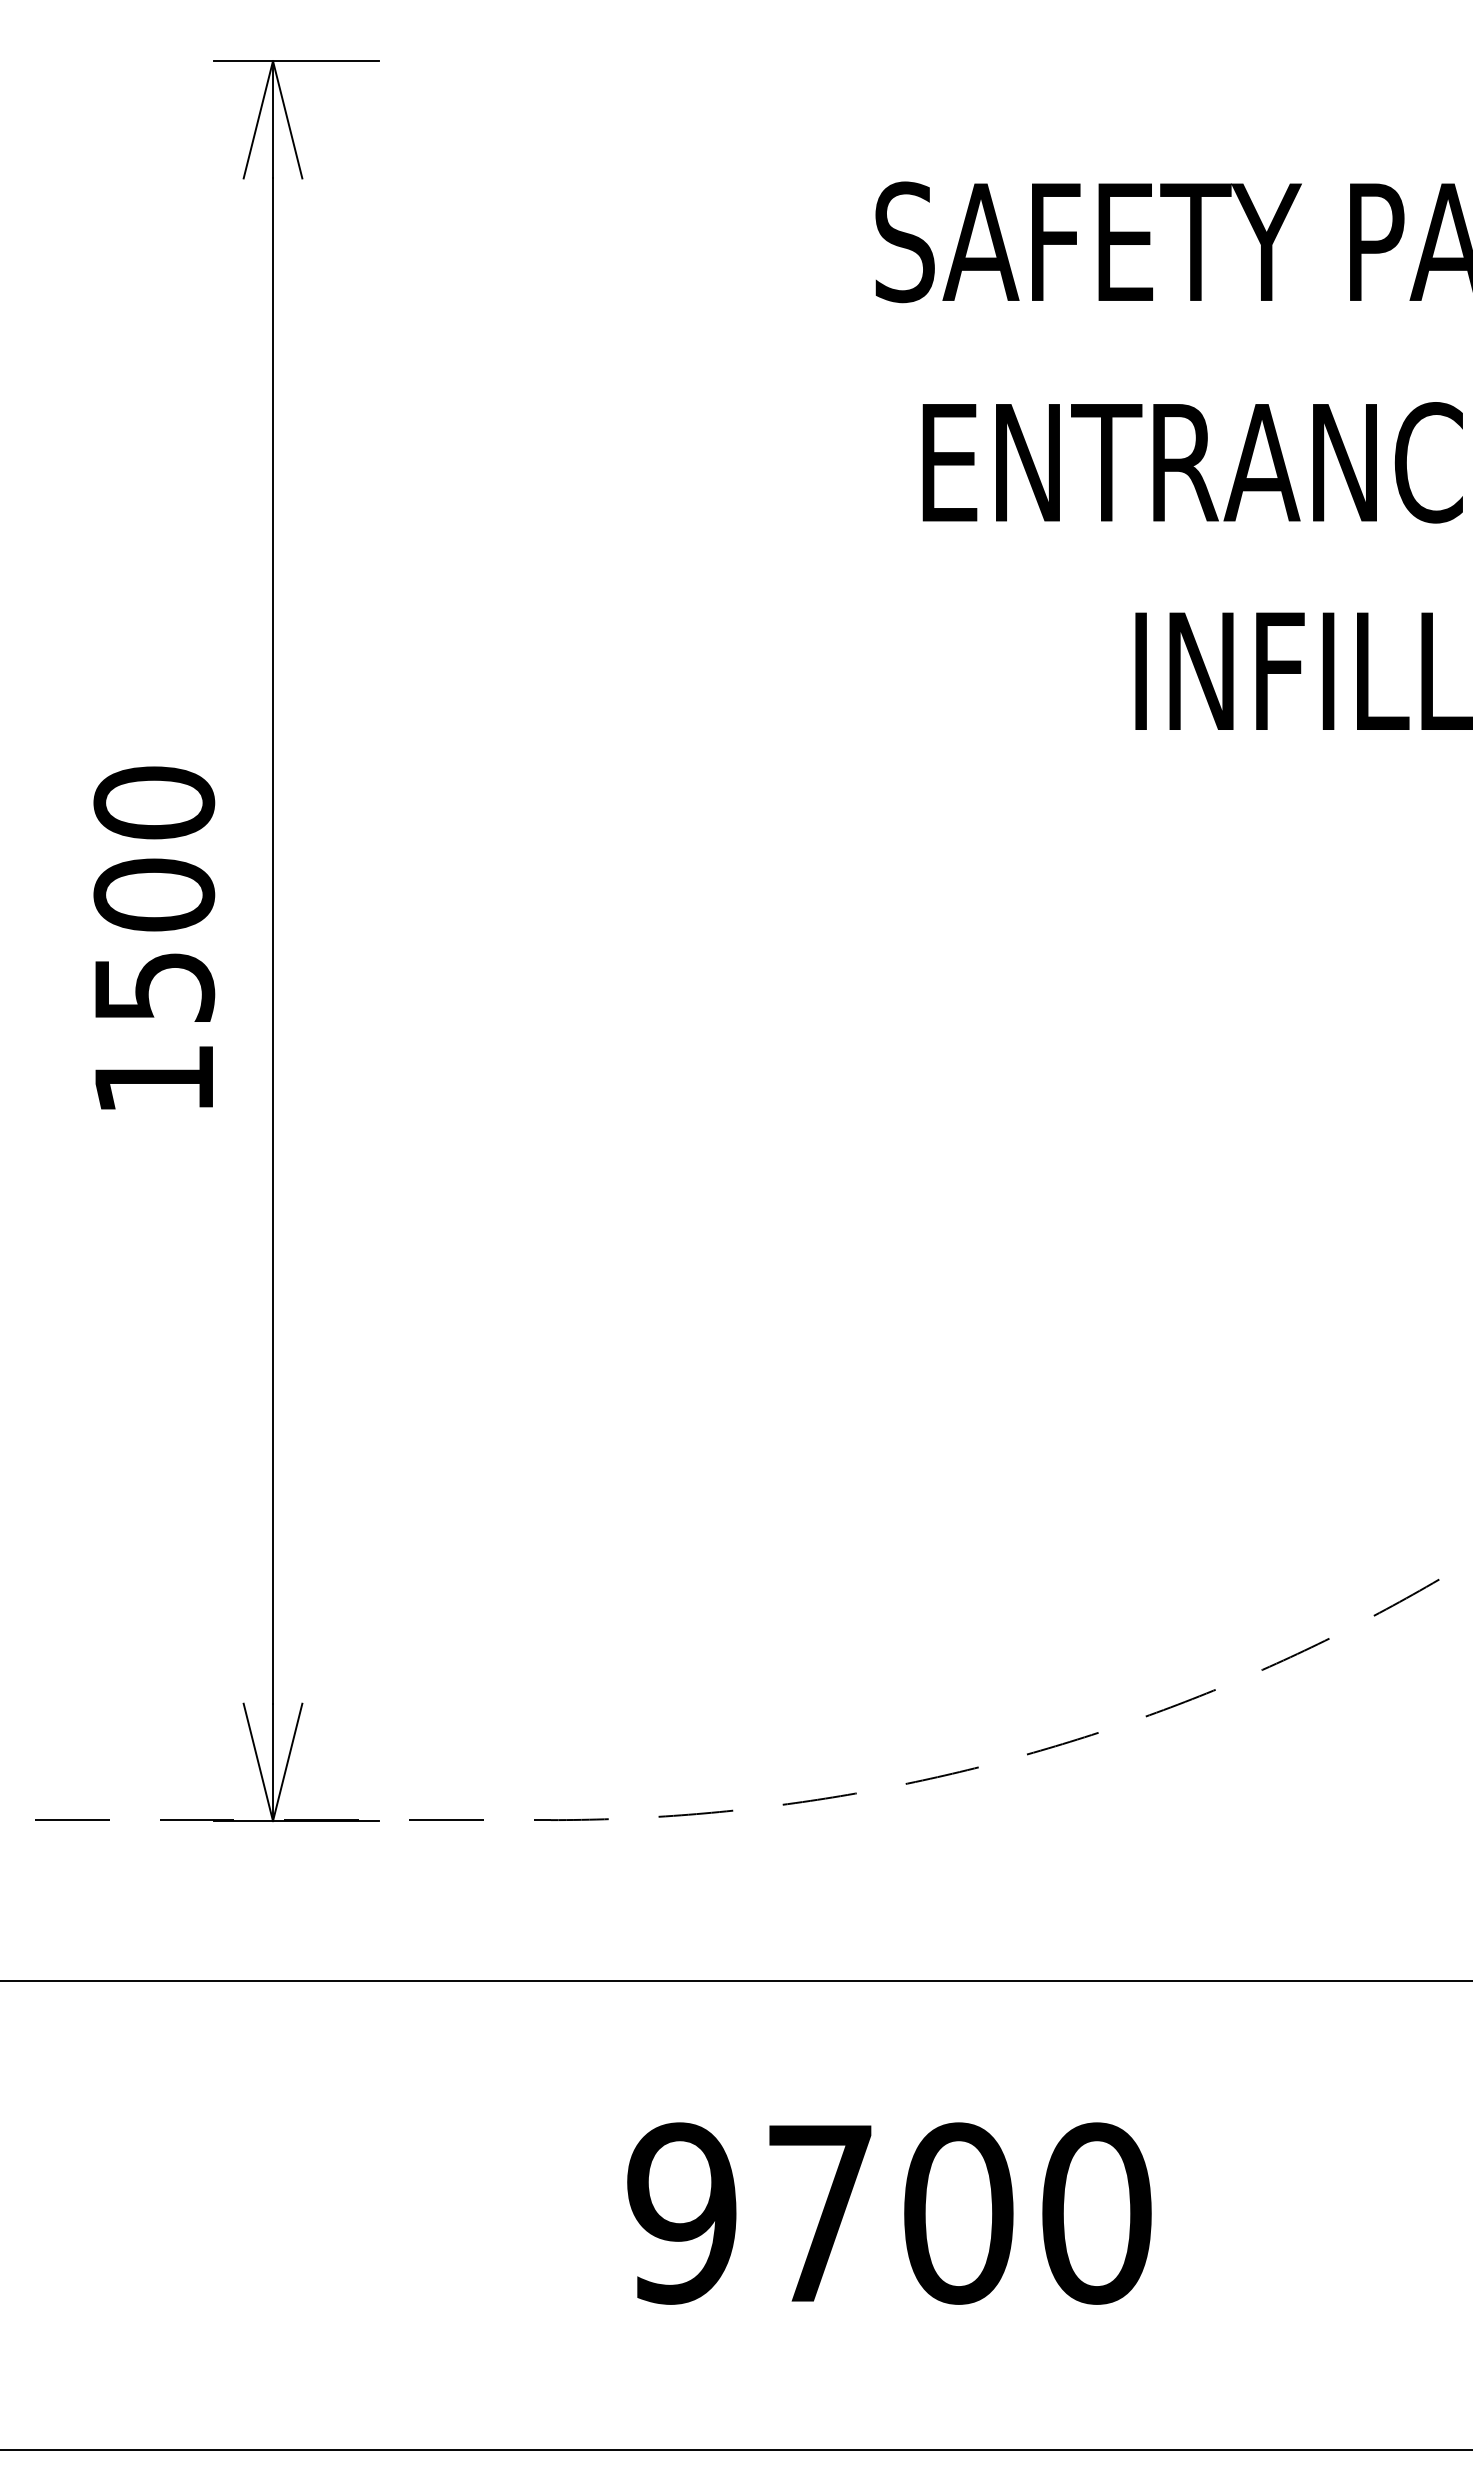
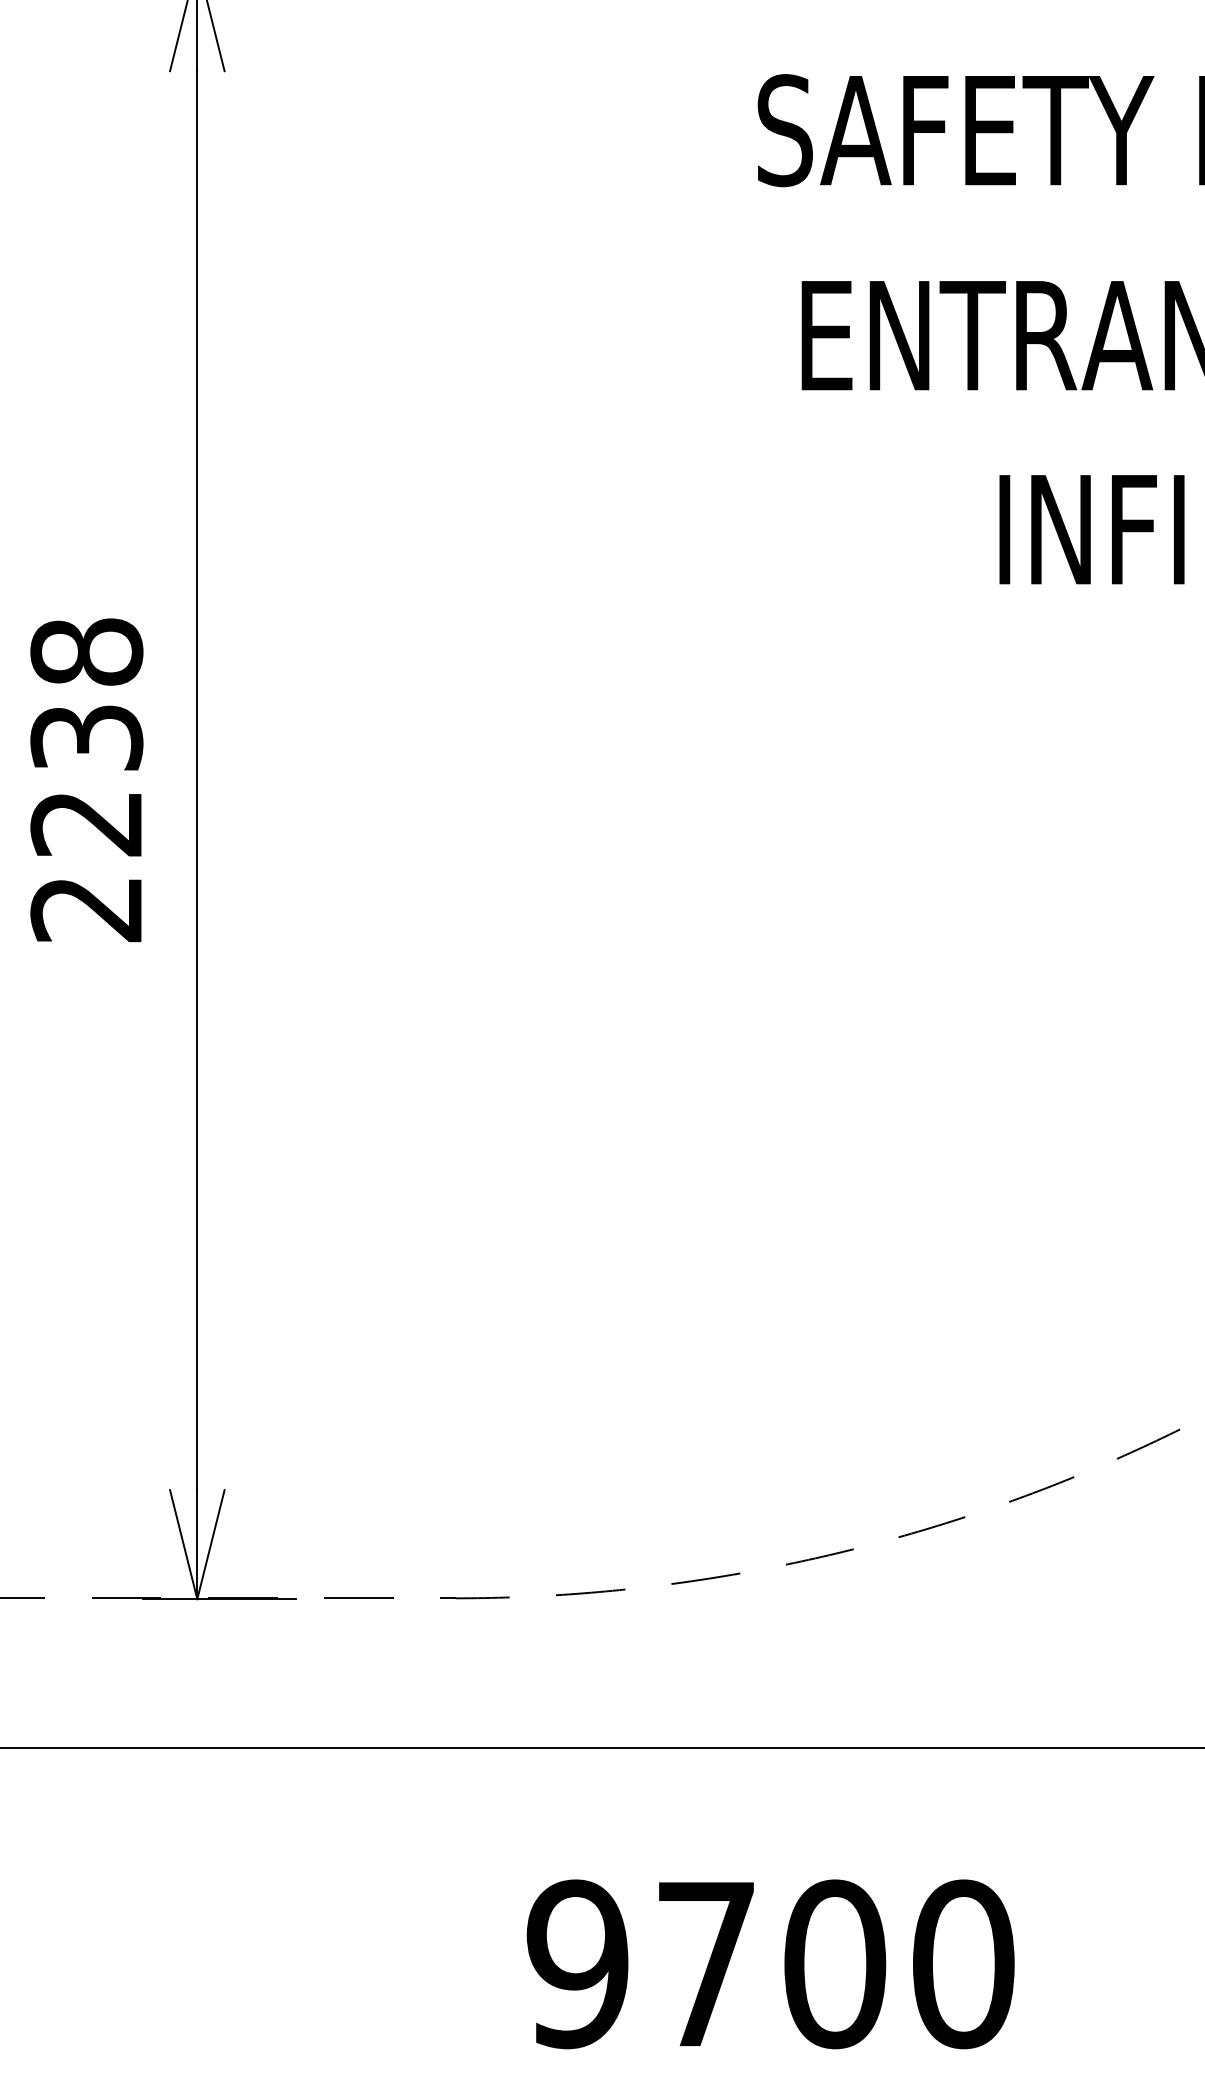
text: (154, 940) -> (87, 780), 1500 -> 2238

